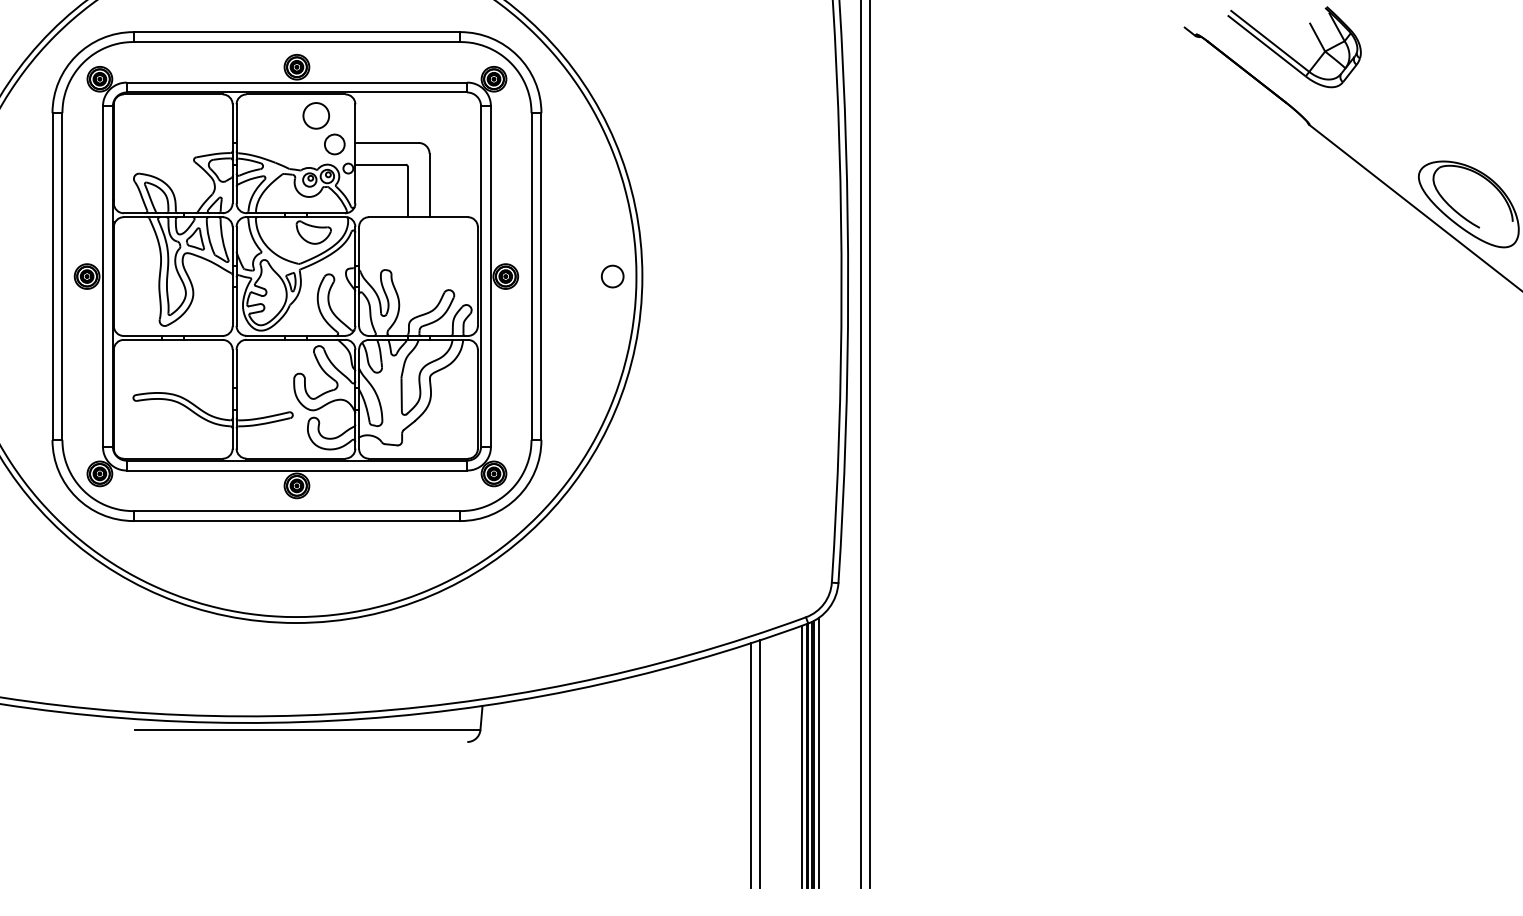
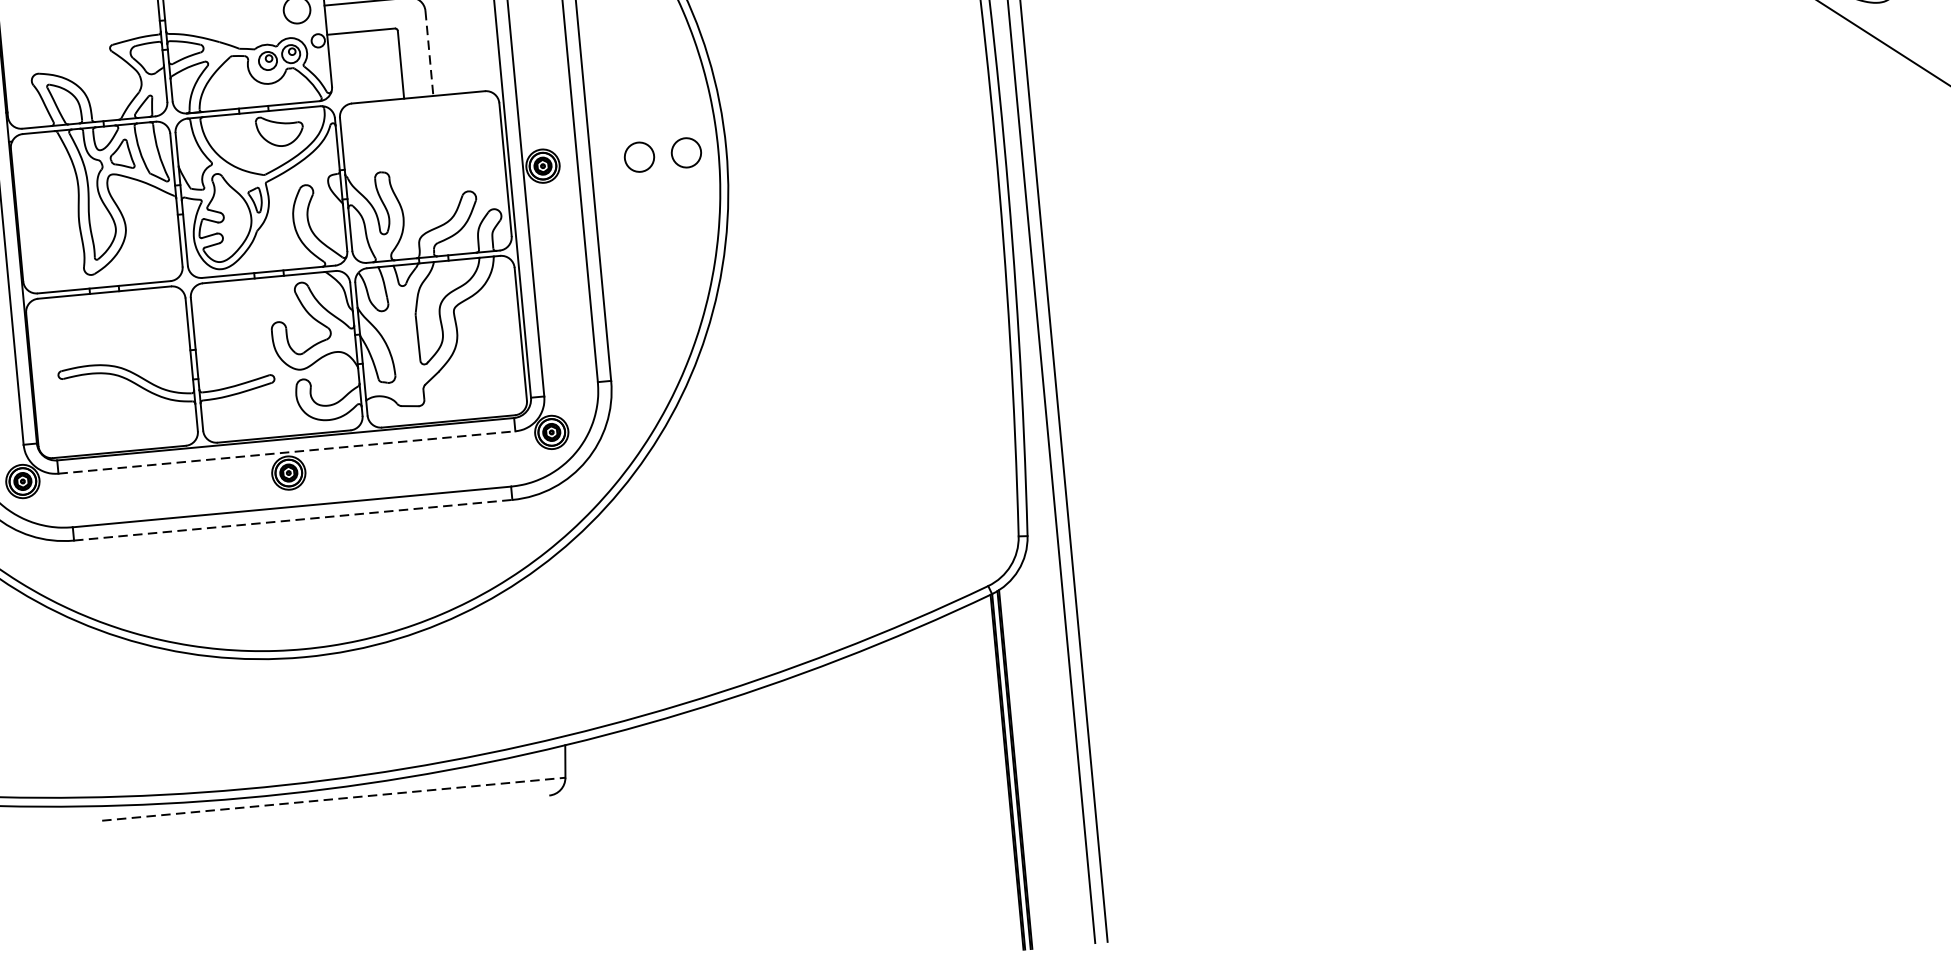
line: (429, 185) -> (429, 53), solid -> dashed
circle: (577, 276) -> (639, 157), added
line: (297, 470) -> (287, 452), solid -> dashed
line: (297, 521) -> (293, 520), solid -> dashed
line: (307, 729) -> (333, 798), solid -> dashed
line: (818, 752) -> (1021, 765), removed
line: (801, 756) -> (999, 773), removed
line: (760, 764) -> (945, 789), removed
line: (751, 765) -> (933, 791), removed

